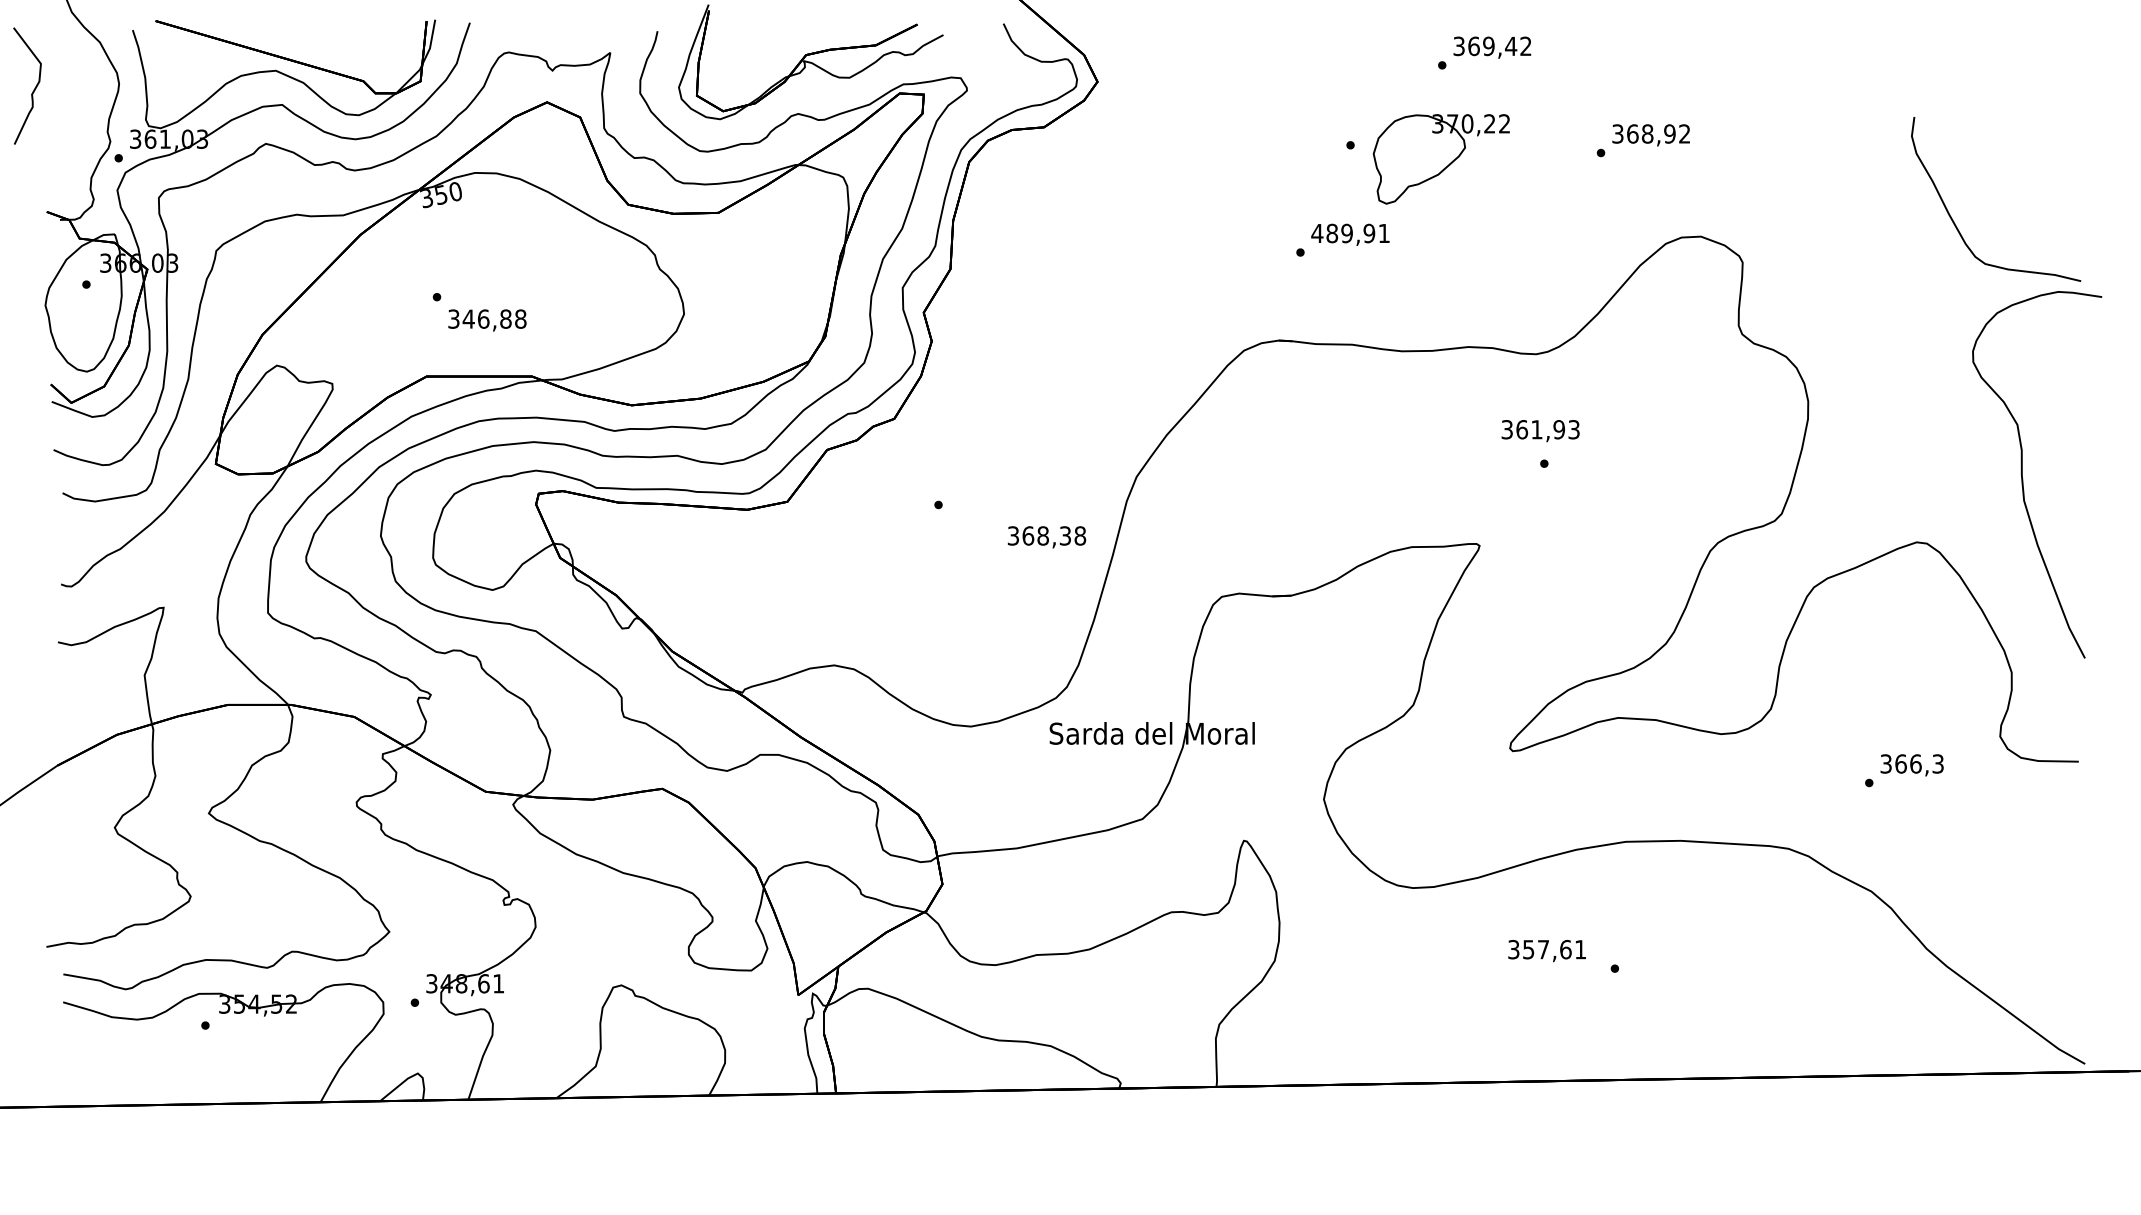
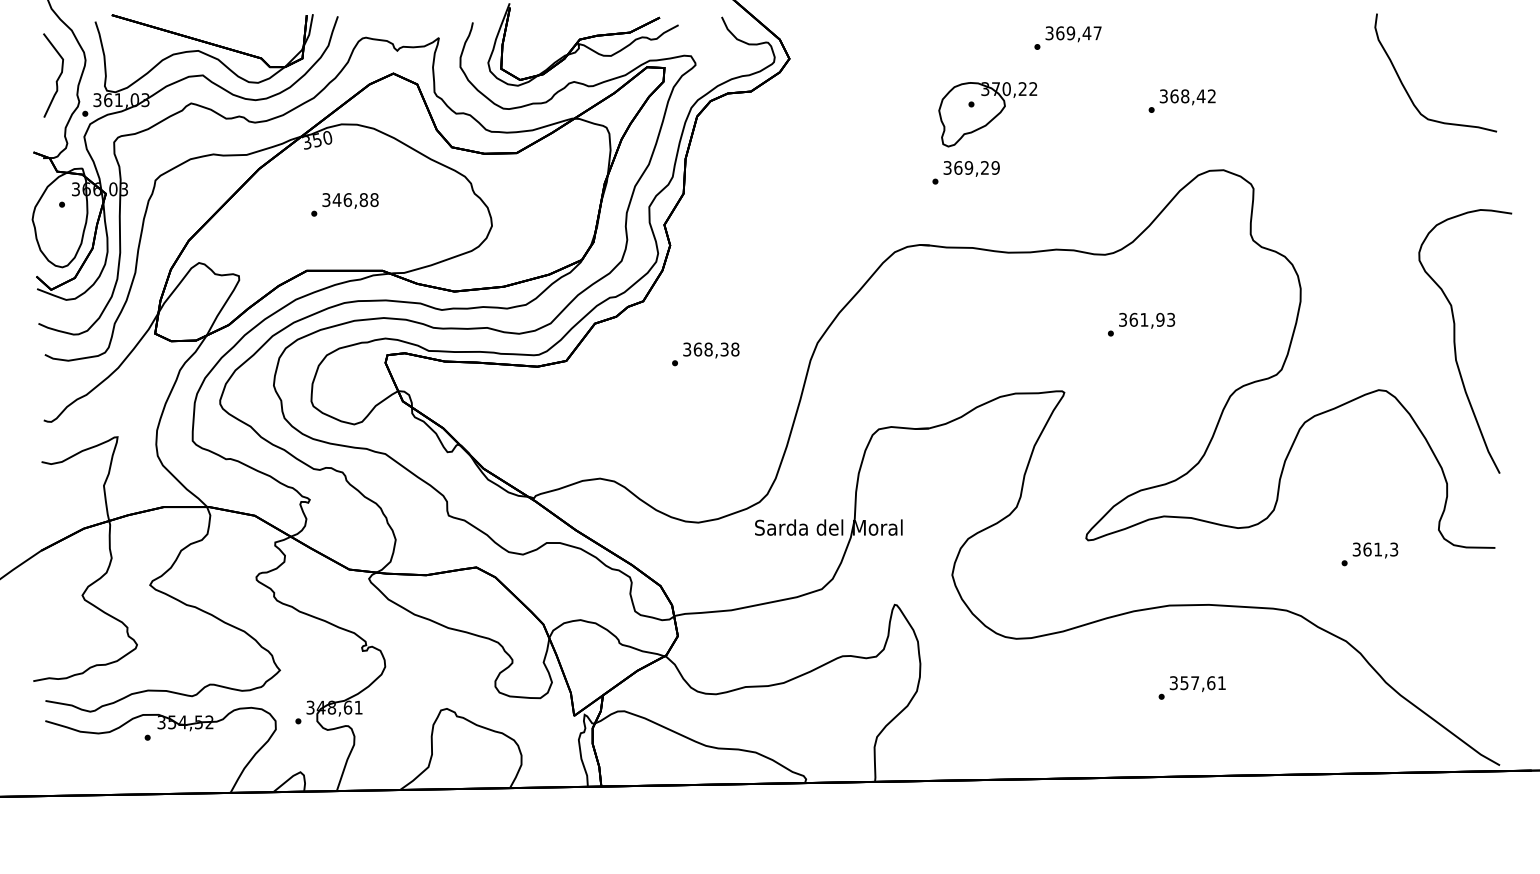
text: (1525, 45) -> (1097, 32), 369,42 -> 369,47
curve: (33, 89) -> (57, 78), moved
text: (1669, 133) -> (1200, 96), 368,92 -> 368,42
part: (1440, 159) -> (987, 114), moved
curve: (1954, 221) -> (1405, 88), moved
text: (1350, 233) -> (971, 167), 489,91 -> 369,29
text: (487, 320) -> (350, 201), moved
text: (1540, 431) -> (1146, 321), moved
text: (1046, 537) -> (711, 350), moved
text: (1915, 763) -> (1377, 549), 366,3 -> 361,3
text: (1546, 951) -> (1197, 684), moved

